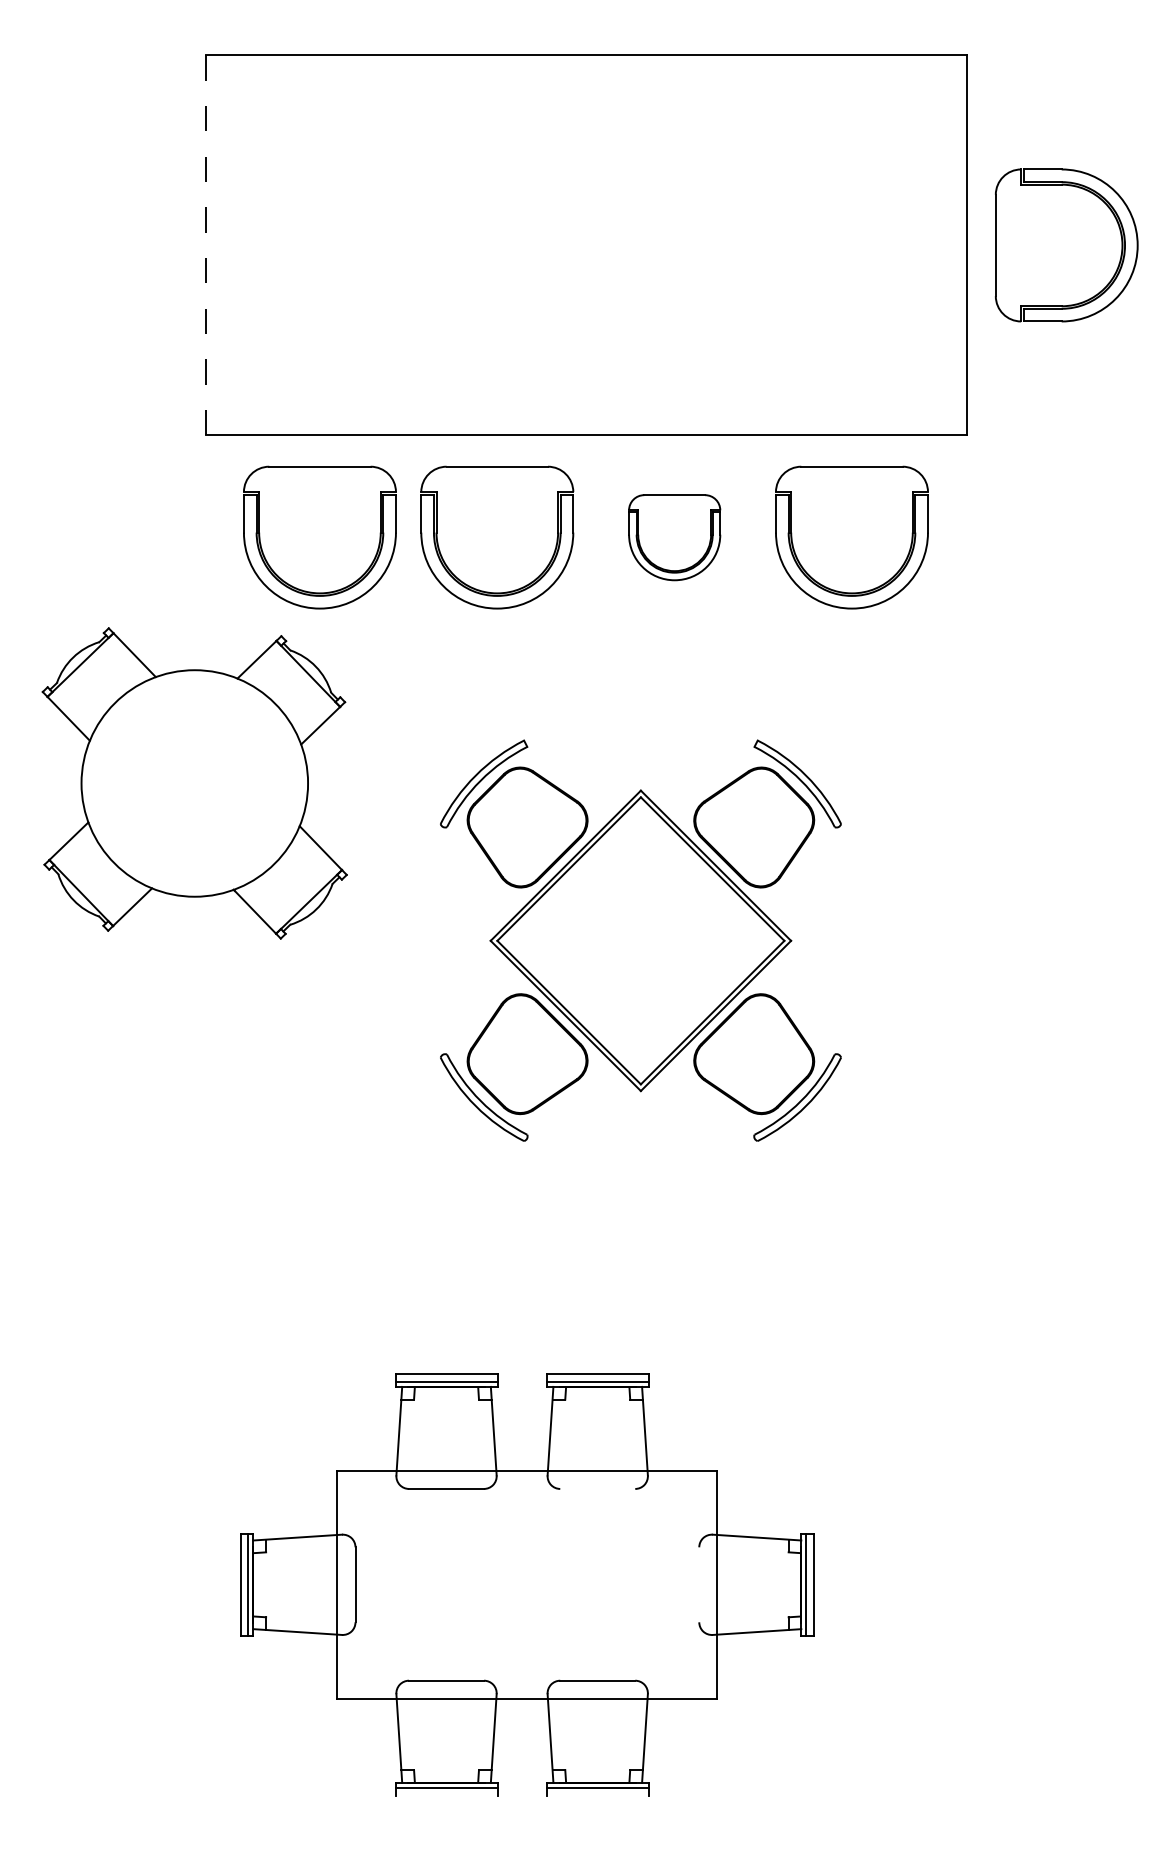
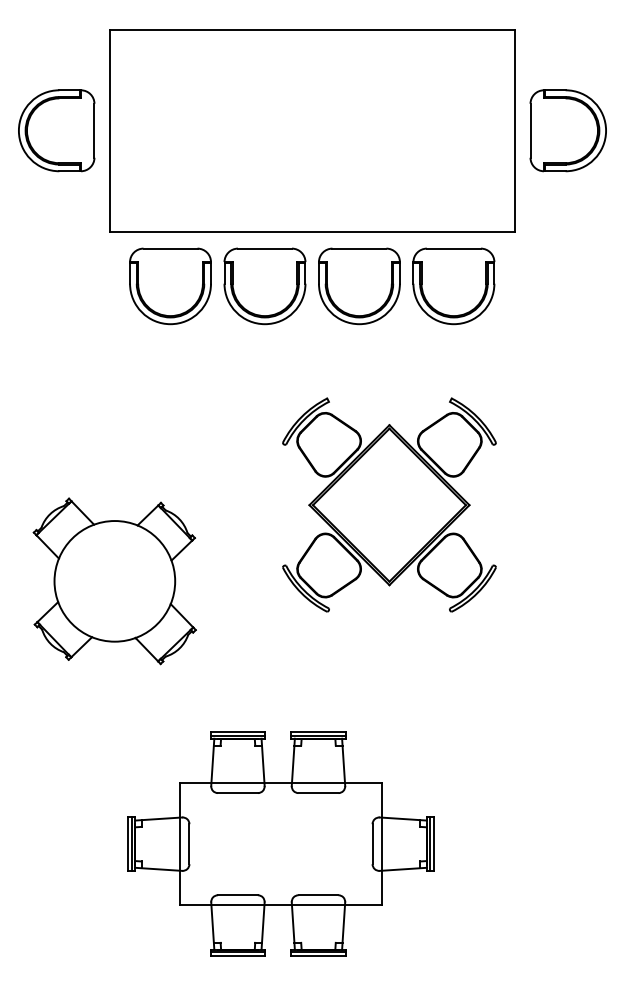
part: (105, 244) -> (56, 130), added
line: (207, 246) -> (110, 131), dashed -> solid
part: (674, 537) -> (359, 286), size x1.67
part: (194, 783) -> (114, 581), moved
part: (640, 939) -> (389, 504), moved
line: (597, 1489) -> (318, 793), added
line: (699, 1585) -> (372, 844), added
line: (445, 1795) -> (237, 956), added
line: (597, 1795) -> (318, 956), added

